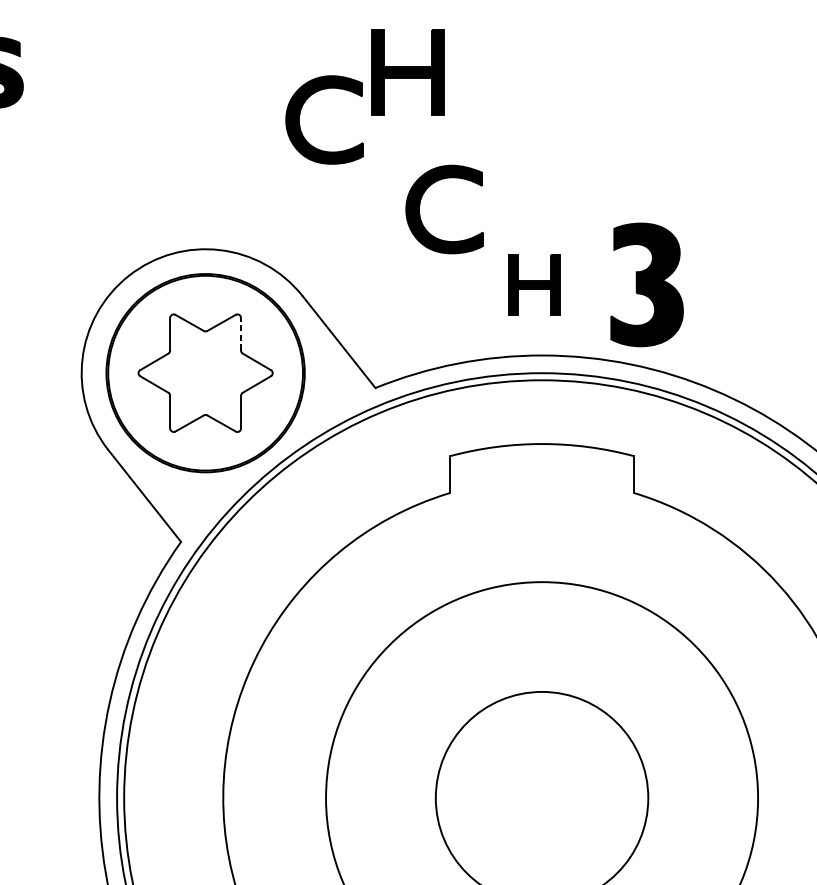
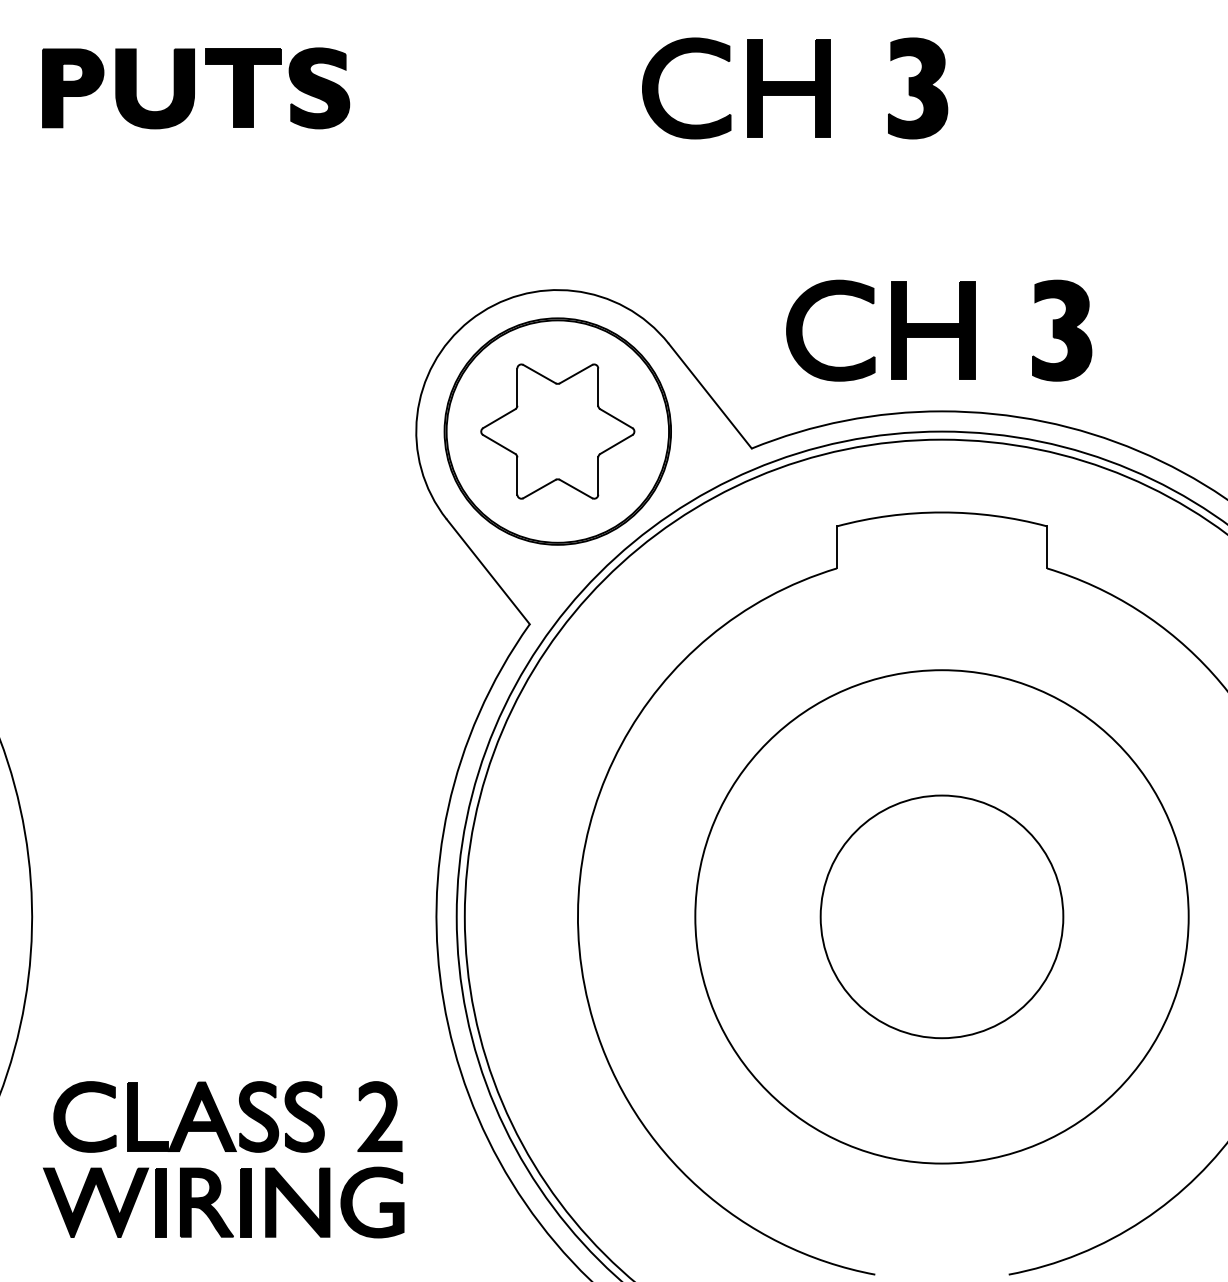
part: (521, 72) -> (918, 88), added
part: (299, 120) -> (658, 88), moved
part: (420, 203) -> (803, 323), moved
part: (534, 284) -> (933, 330), size x1.43
part: (647, 284) -> (1062, 330), size x0.71
line: (241, 334) -> (598, 387), dashed -> solid

